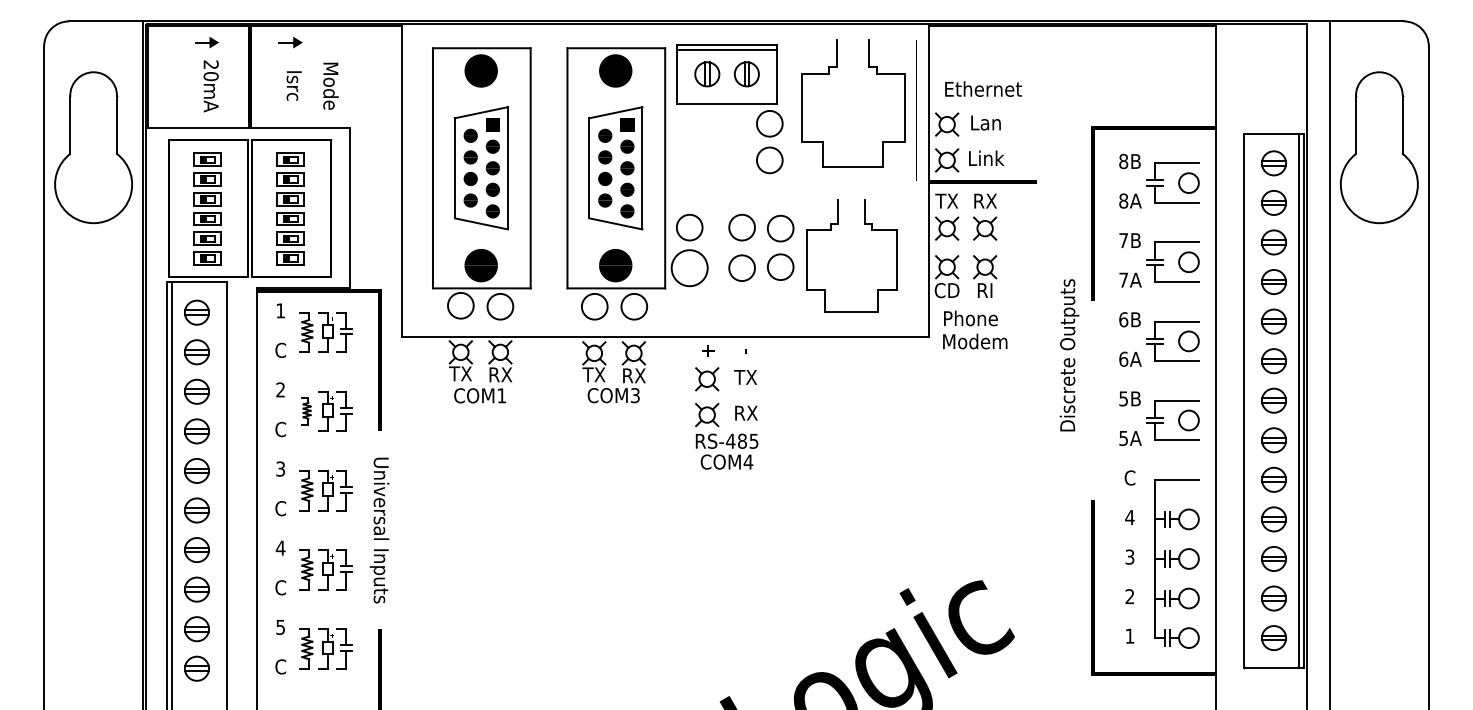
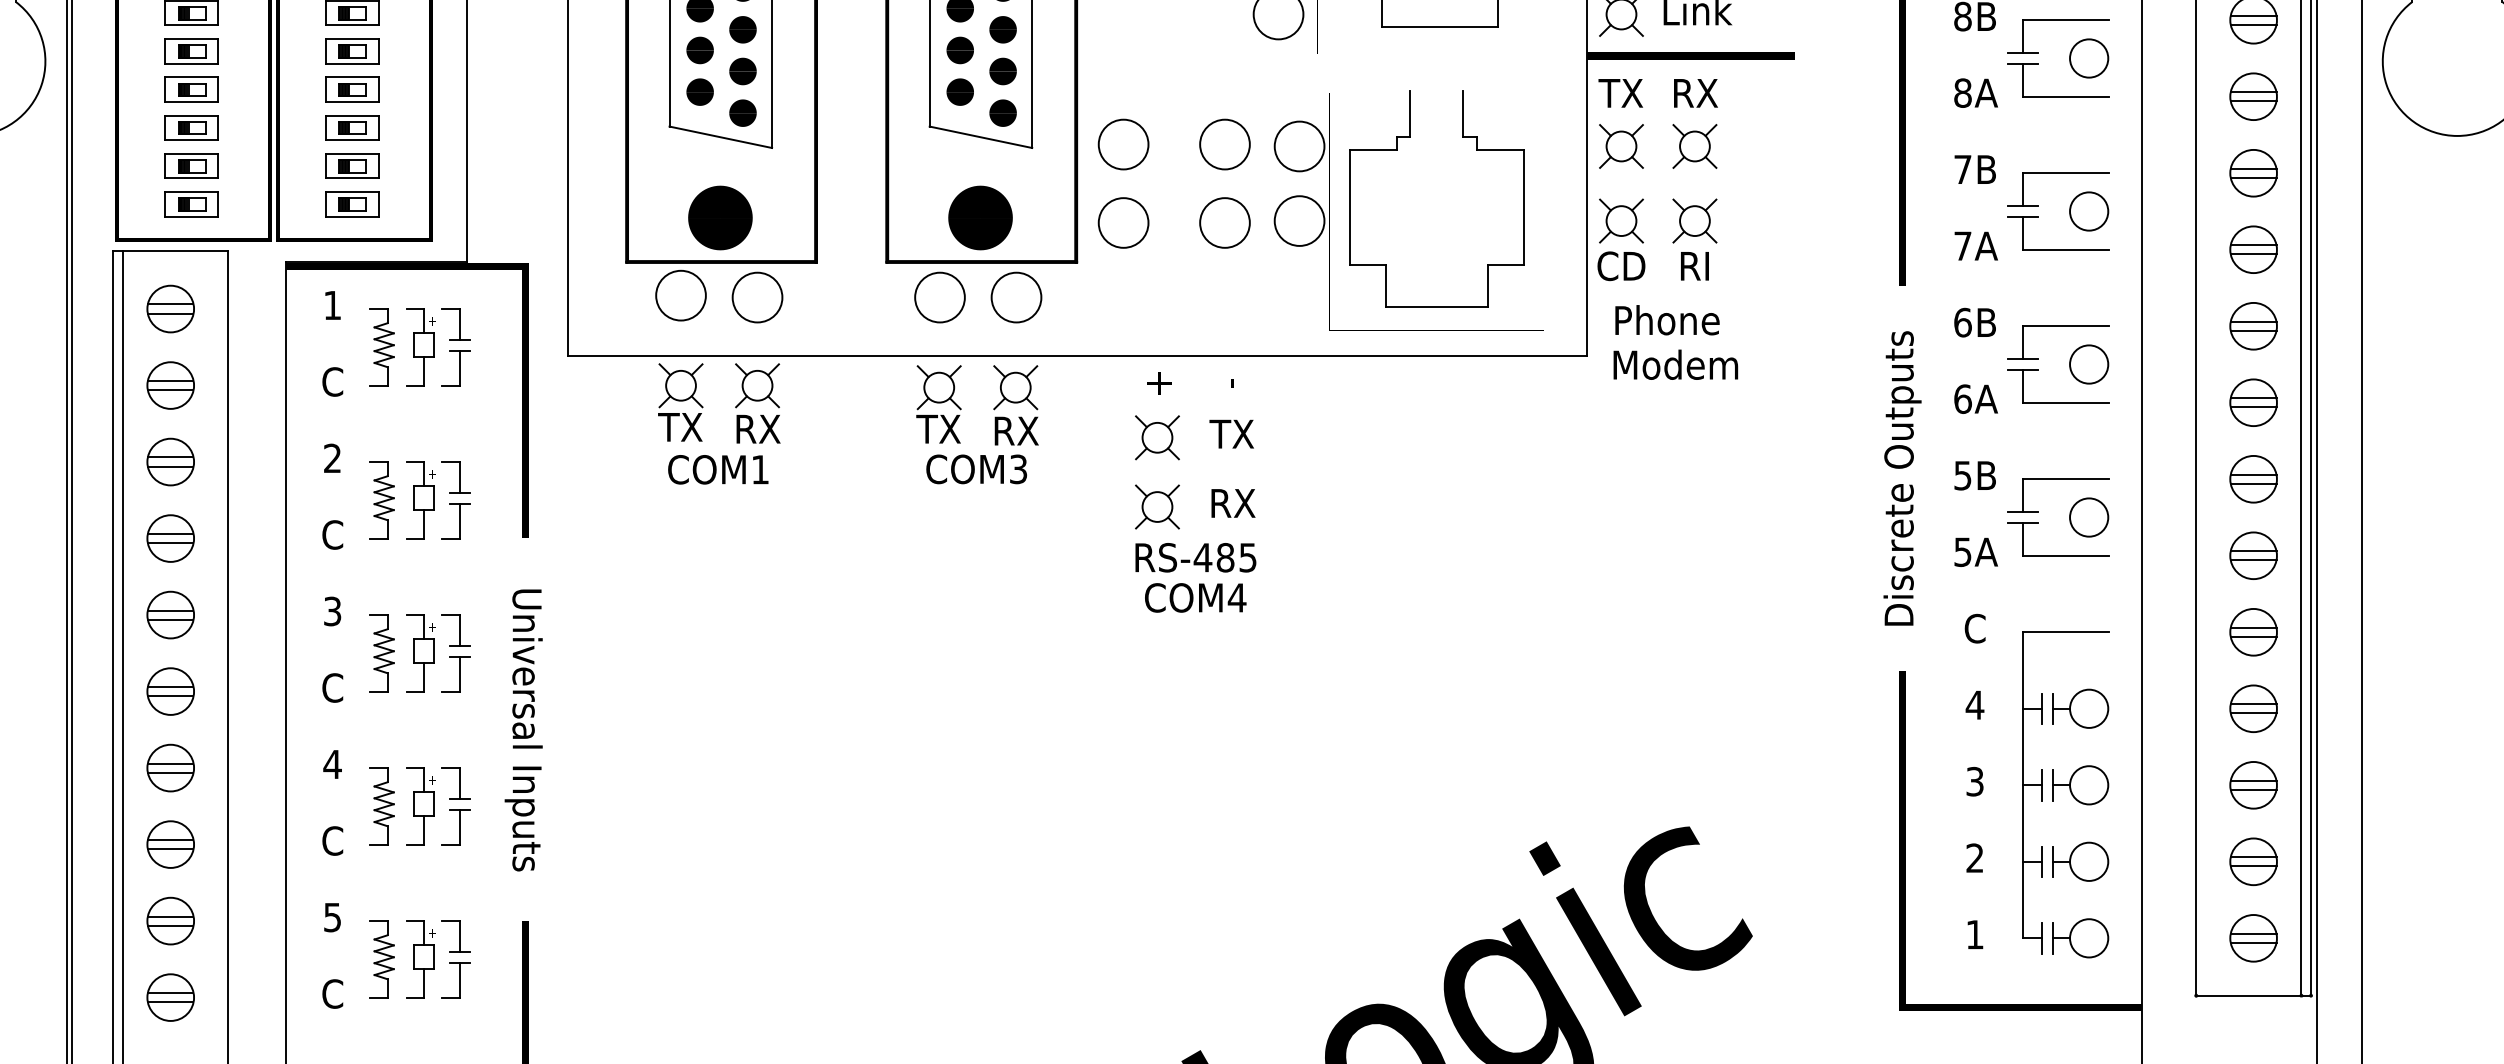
circle: (689, 268) -> (1123, 223), size x0.71
text: (1069, 355) -> (1902, 478), moved
part: (306, 411) -> (382, 500), size x1.43

